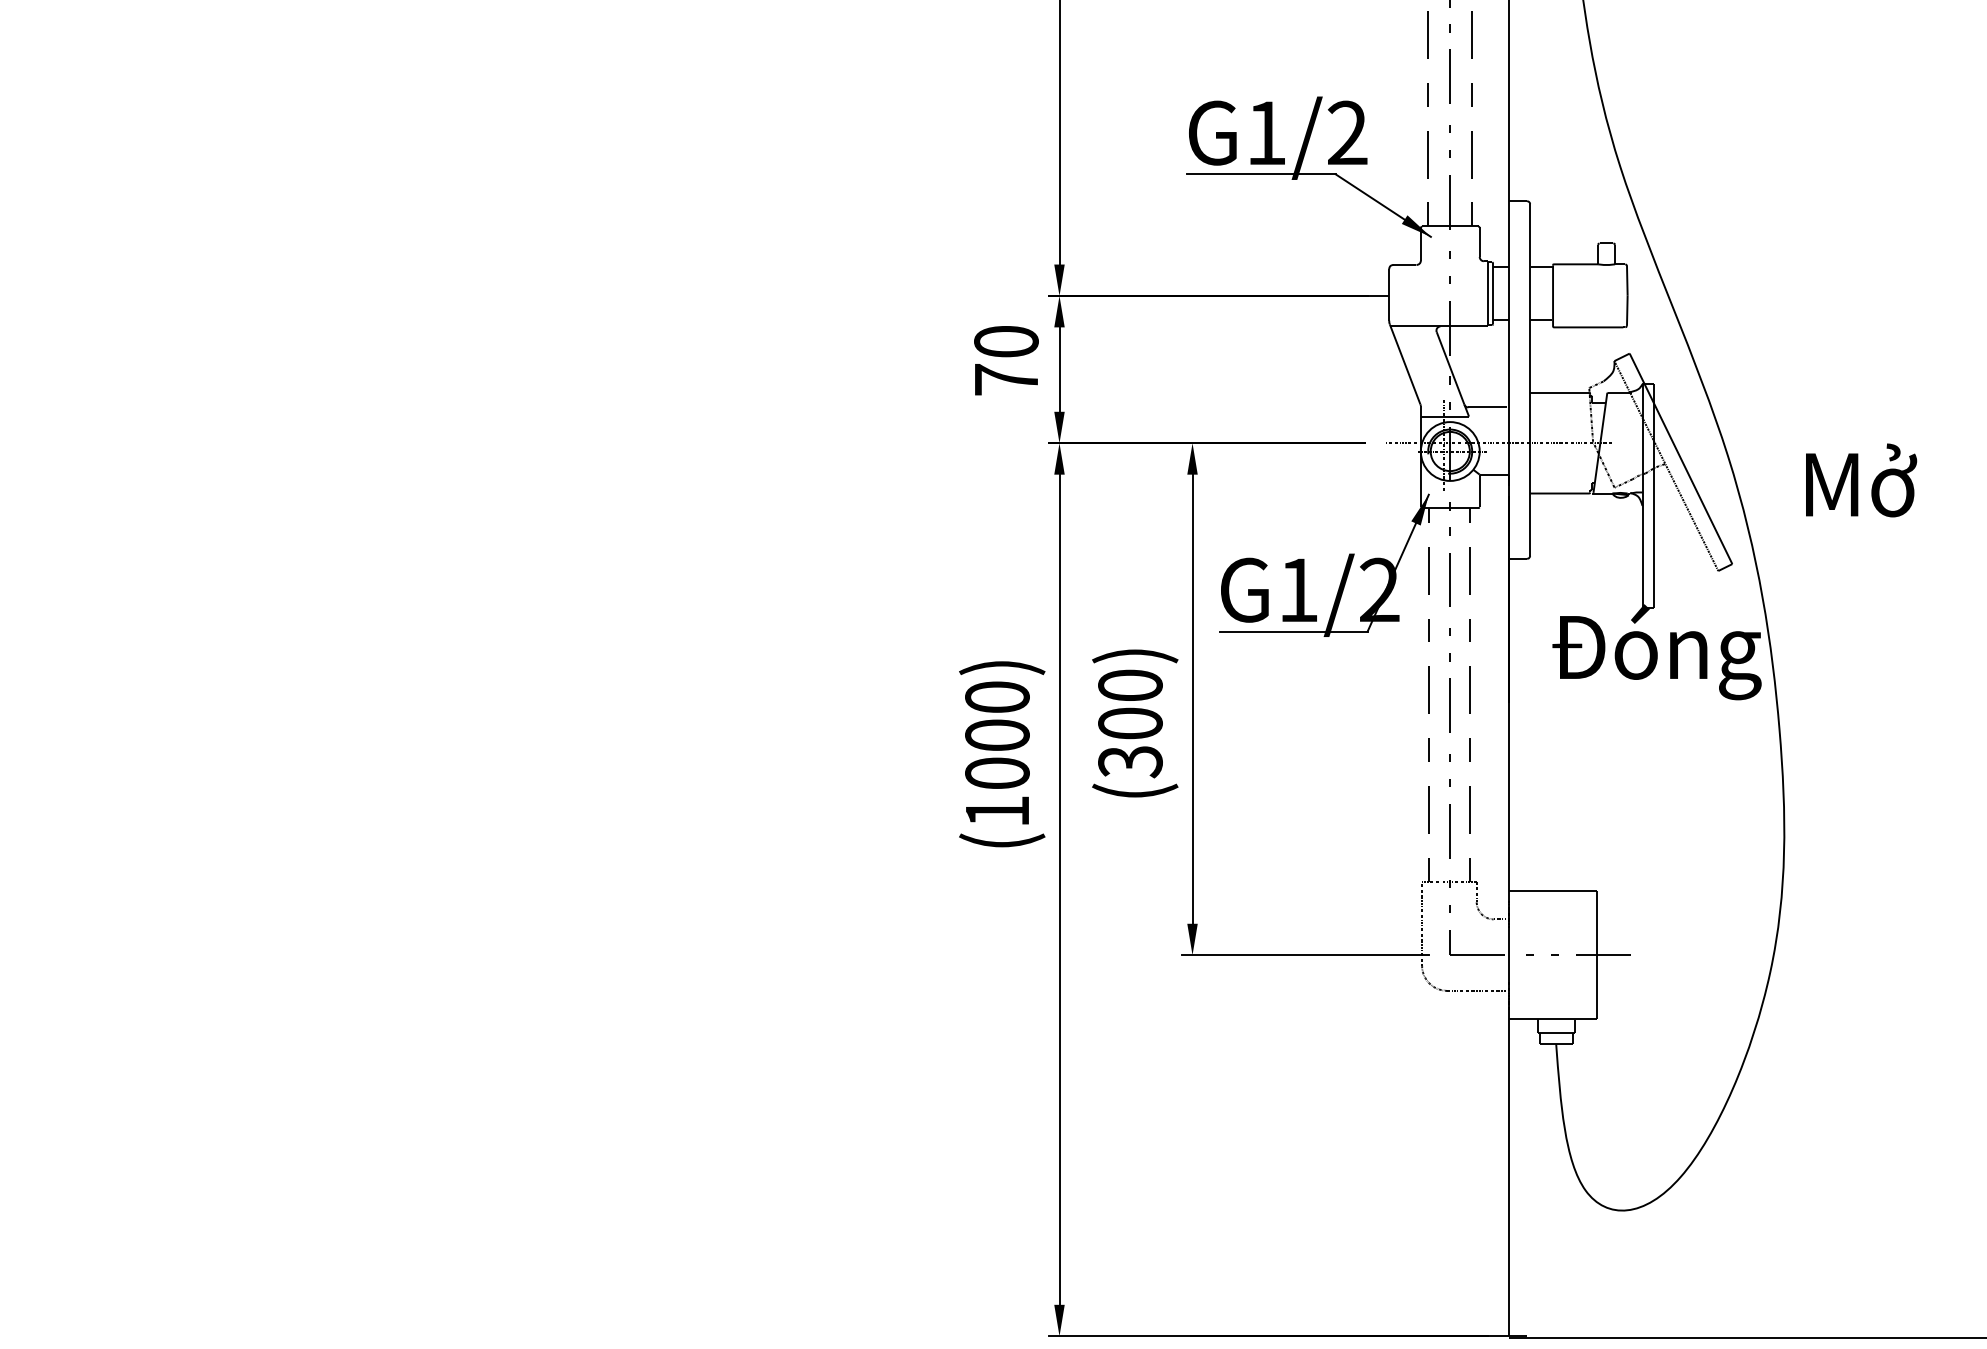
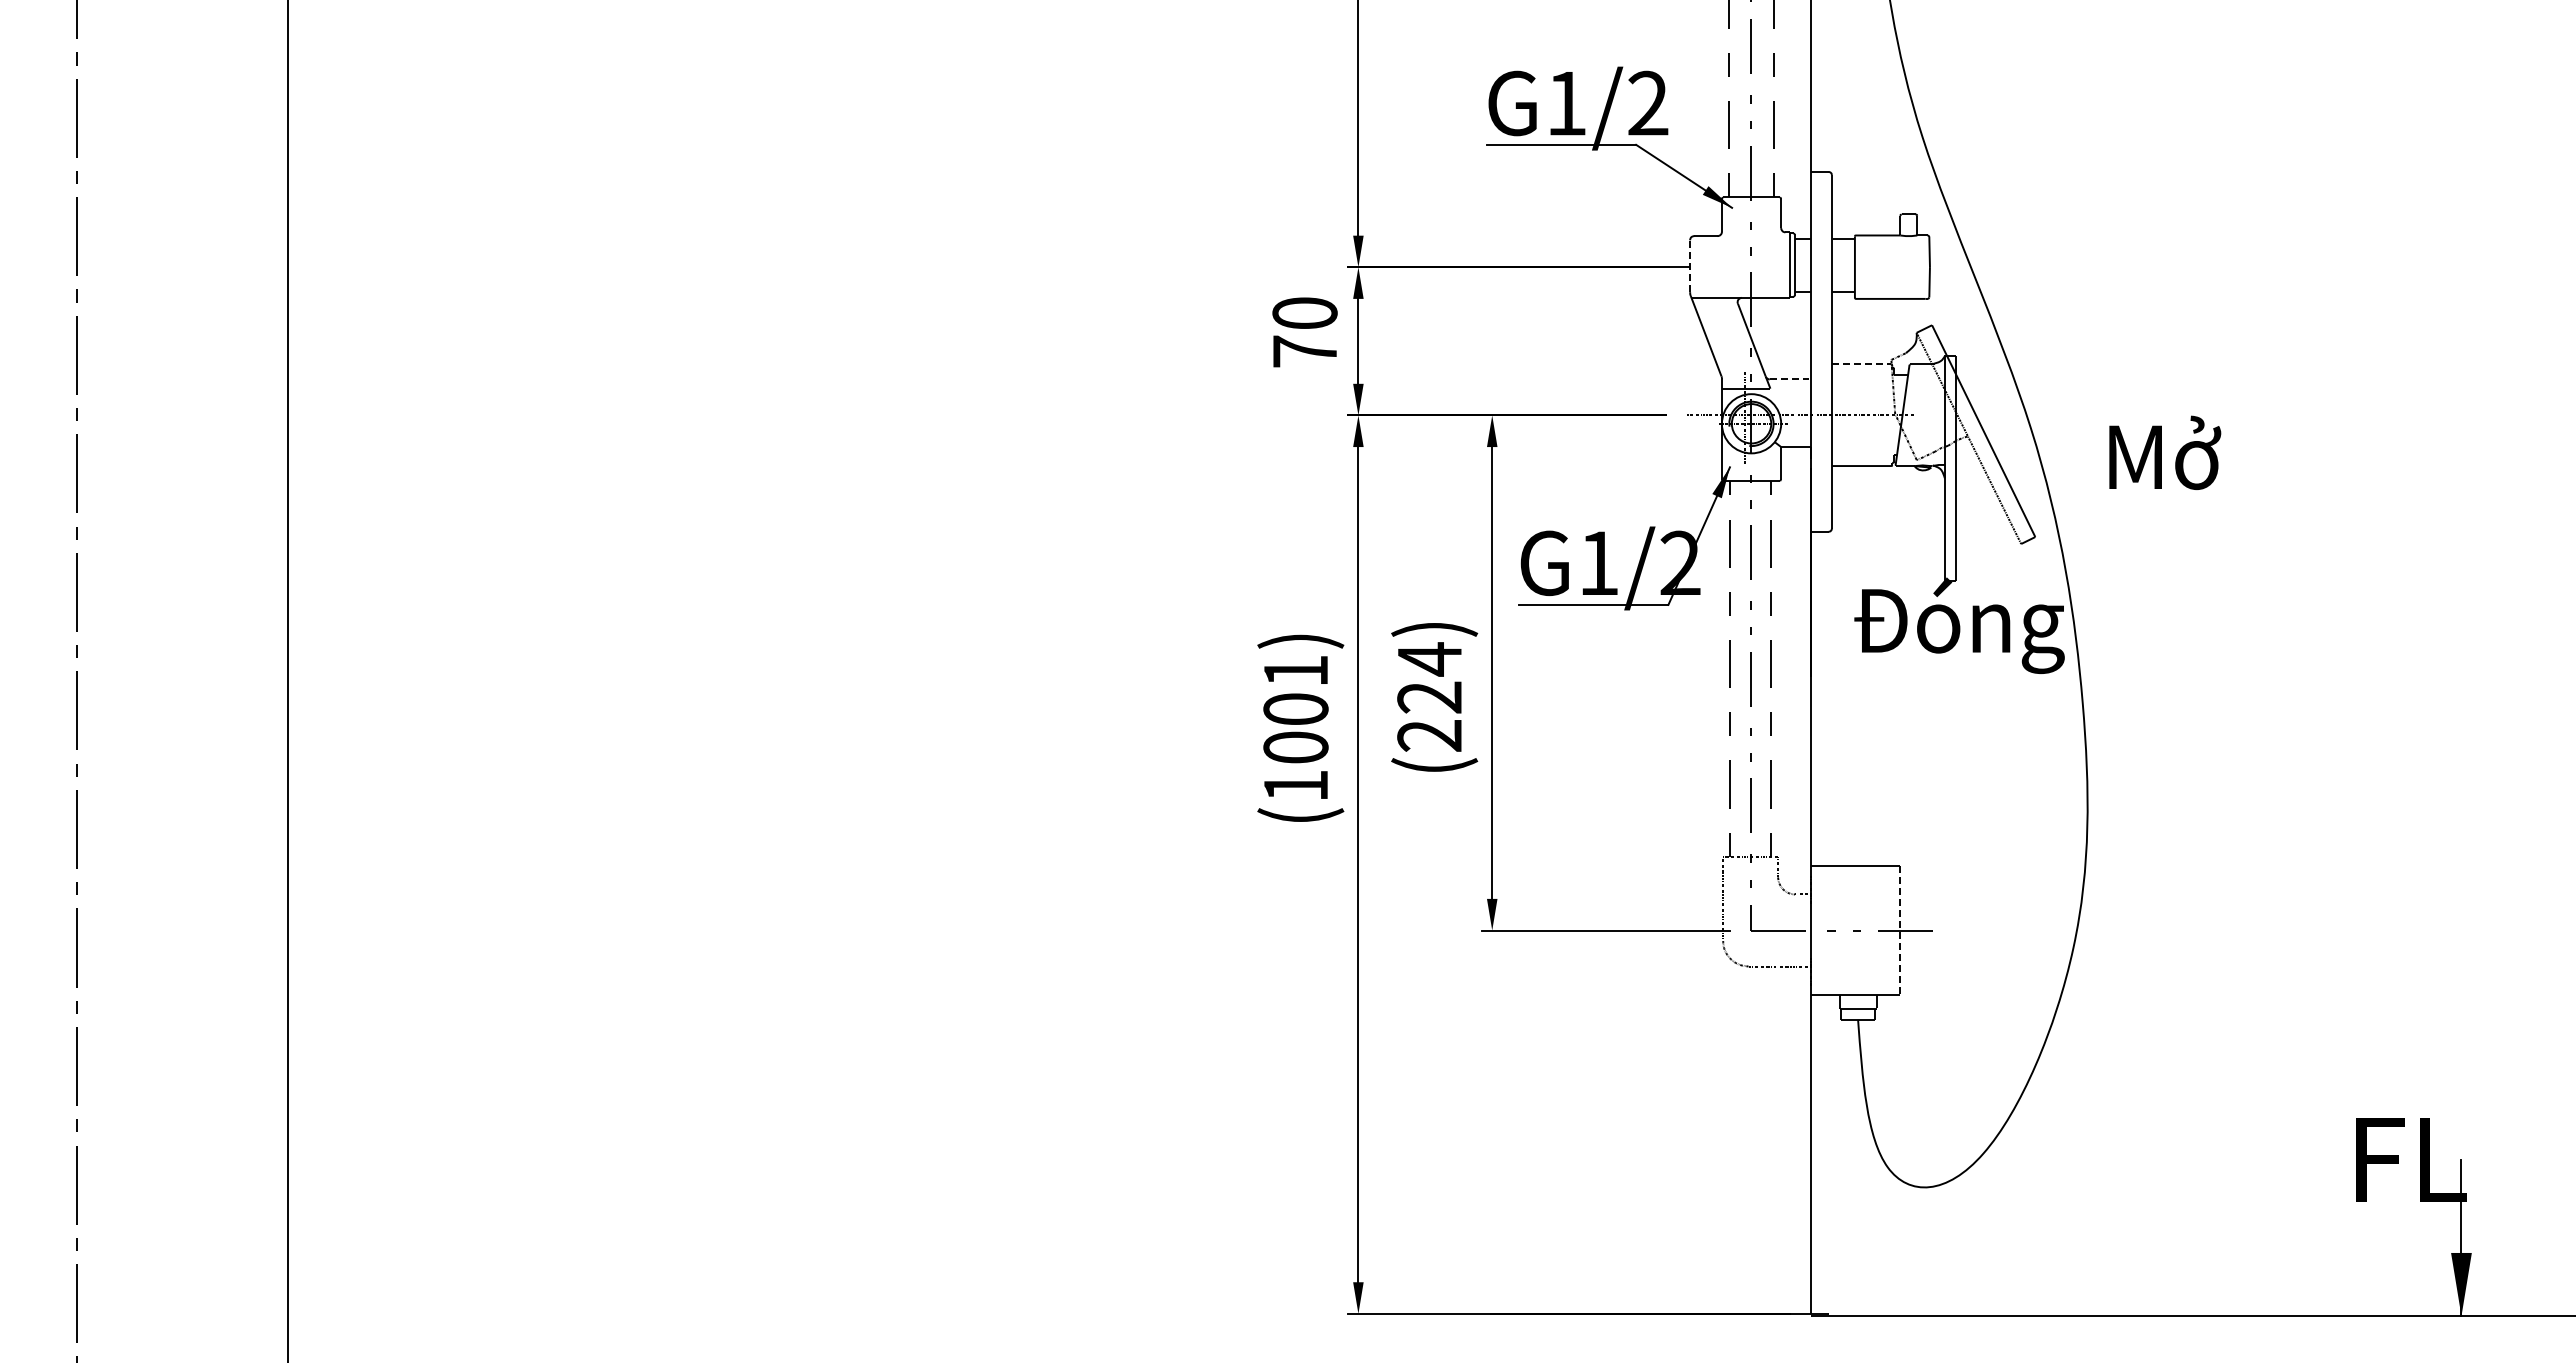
line: (1389, 295) -> (1690, 266), solid -> dashed
line: (1559, 392) -> (1861, 364), solid -> dashed
line: (1488, 407) -> (1789, 379), solid -> dashed
text: (996, 696) -> (1295, 670), (1000) -> (1001)
text: (1130, 723) -> (1429, 697), (300) -> (224)
line: (1597, 956) -> (1899, 931), solid -> dashed

